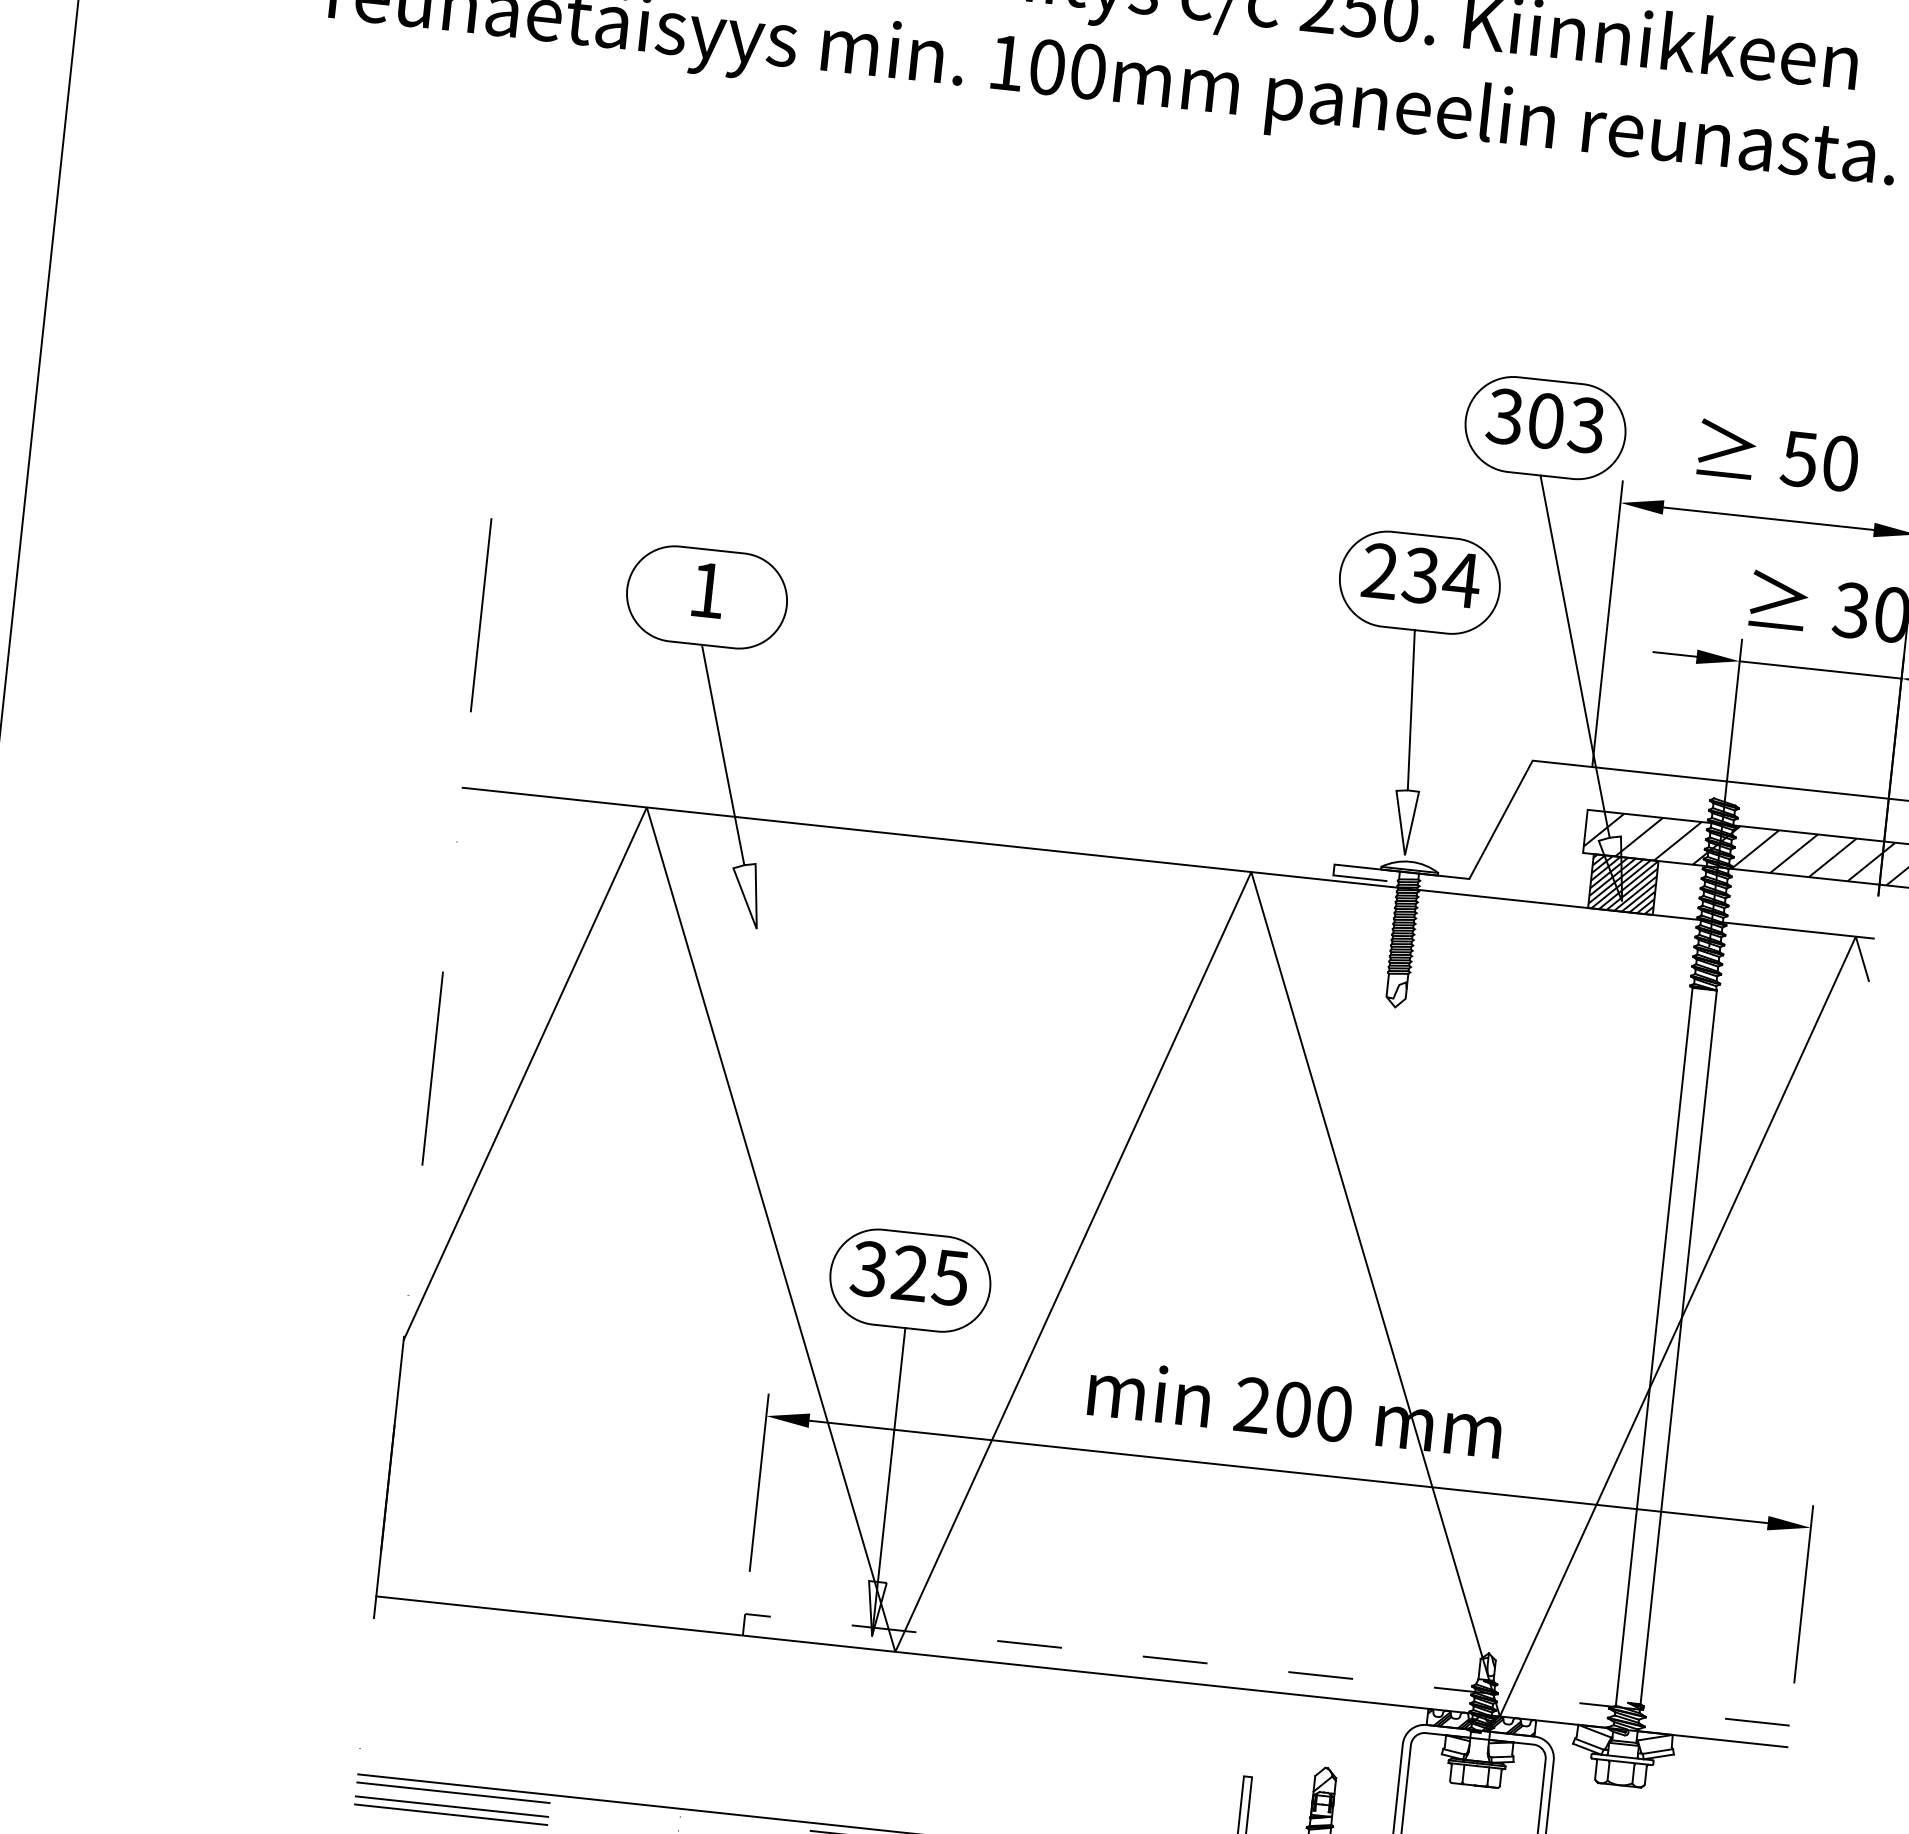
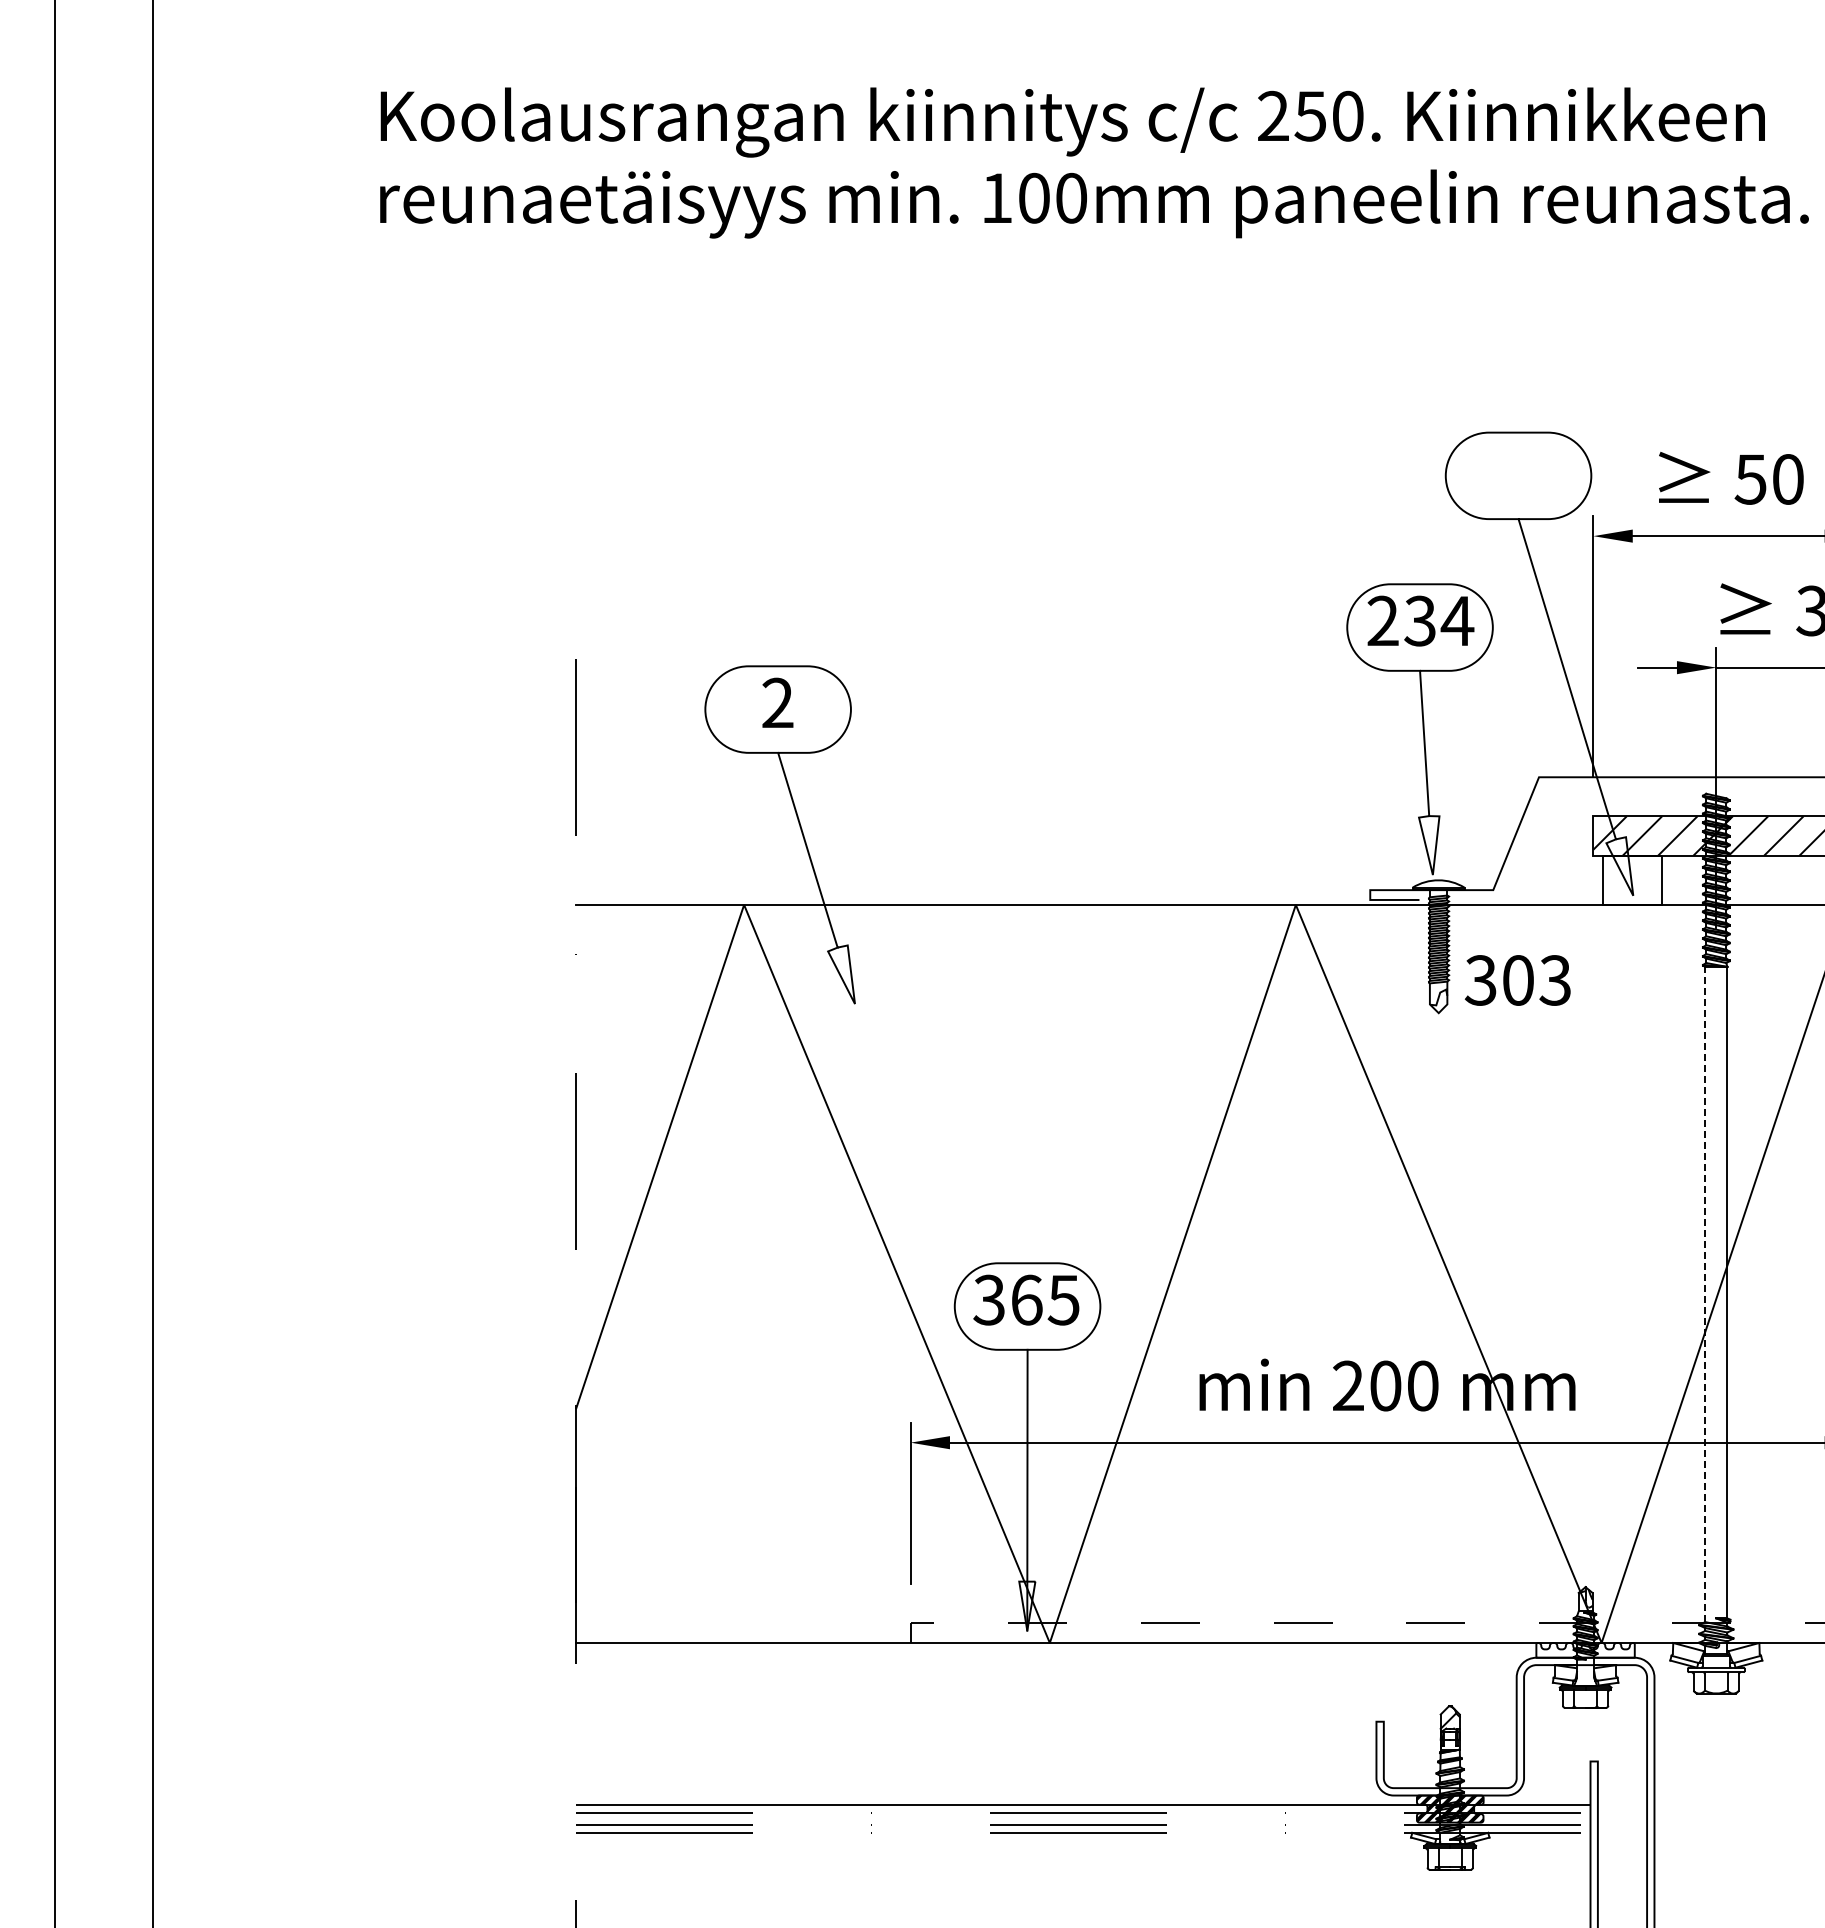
text: (1545, 420) -> (1517, 980), moved
text: (707, 589) -> (777, 702), 1 -> 2
hatch: (1623, 883) -> (1632, 879), removed
text: (910, 1272) -> (1026, 1299), 325 -> 365
line: (1654, 1346) -> (1705, 1294), solid -> dashed
hatch: (1481, 1721) -> (1585, 1649), removed

